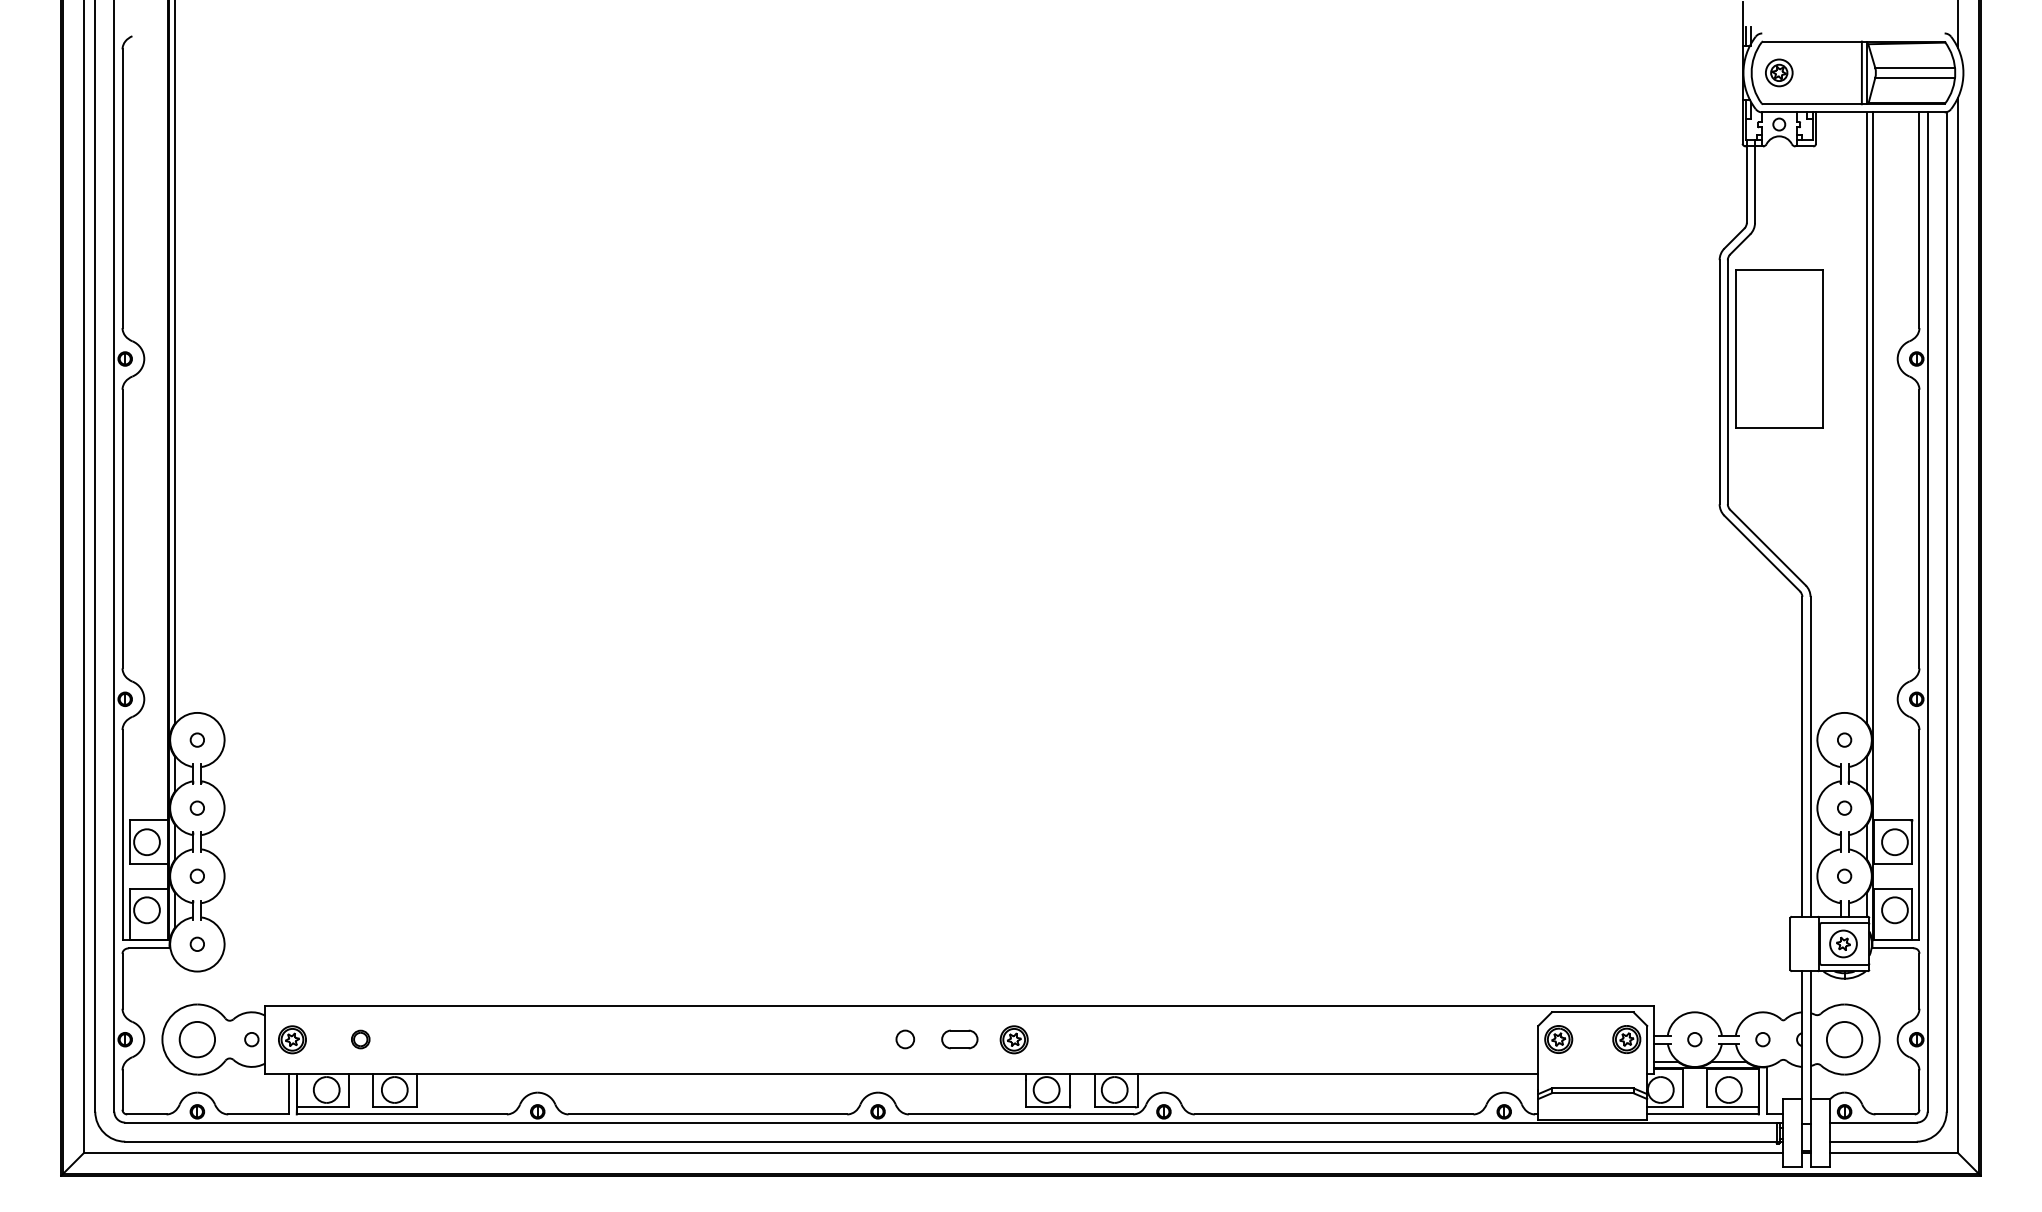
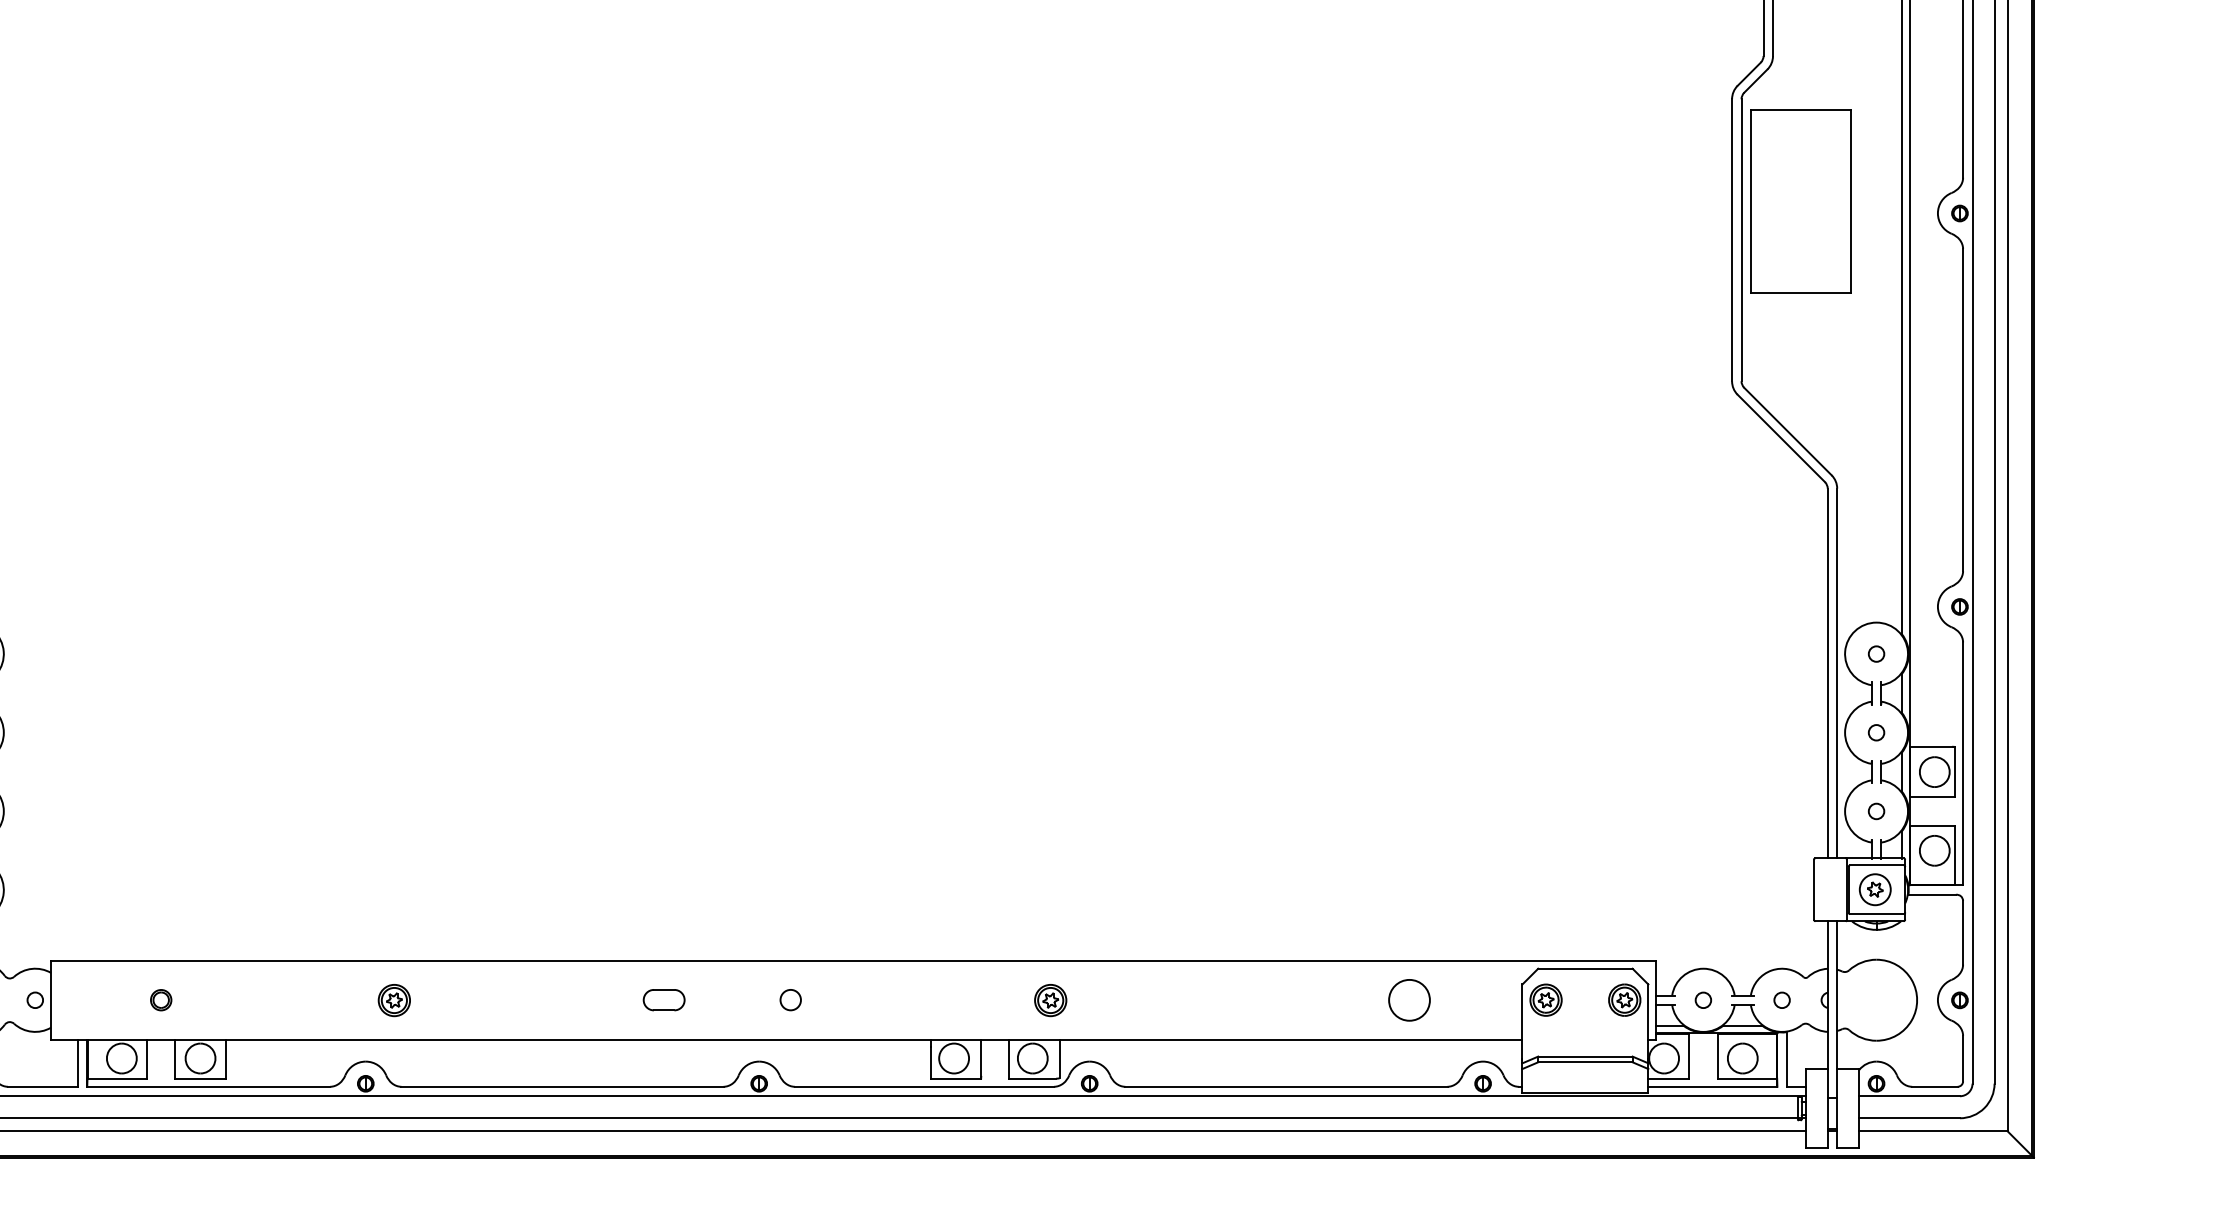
part: (292, 1039) -> (394, 1000), moved
part: (959, 1039) -> (663, 1000), moved
part: (1013, 1039) -> (1049, 1000), moved
circle: (1844, 1039) -> (1409, 1000), moved

